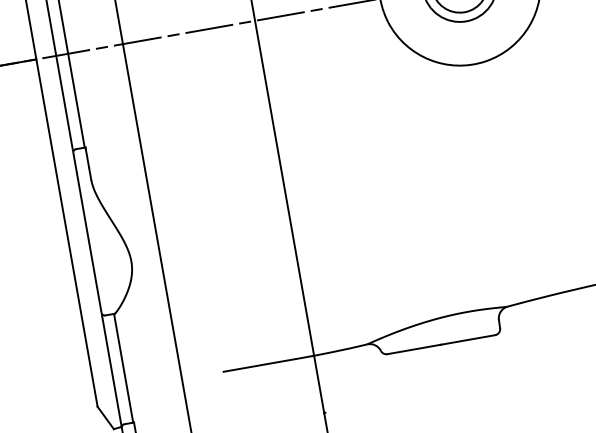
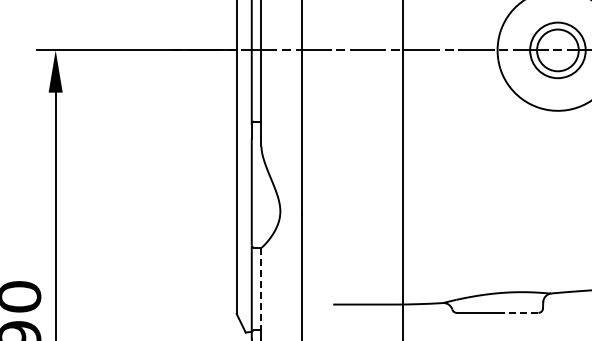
line: (468, 339) -> (518, 312), solid -> dashed
line: (123, 368) -> (260, 289), solid -> dashed

